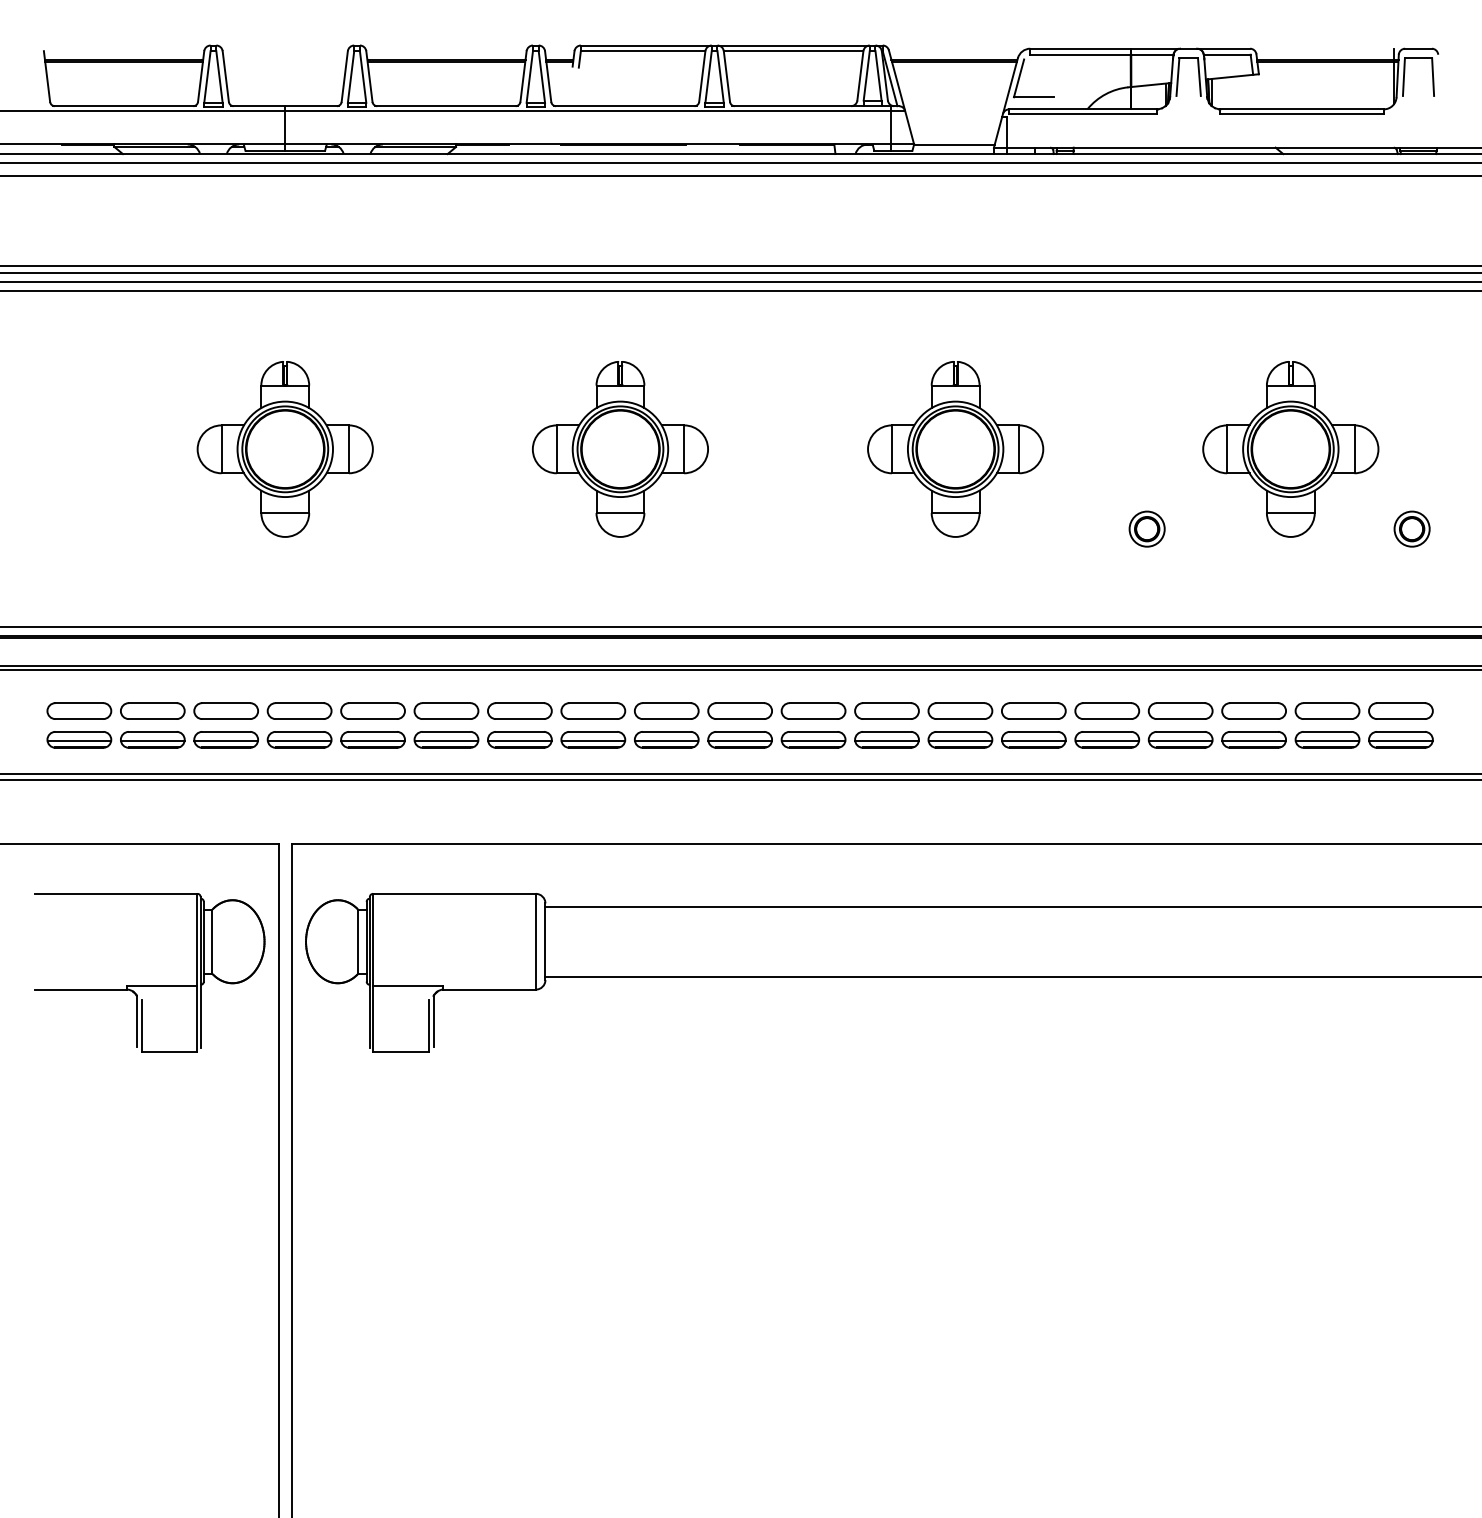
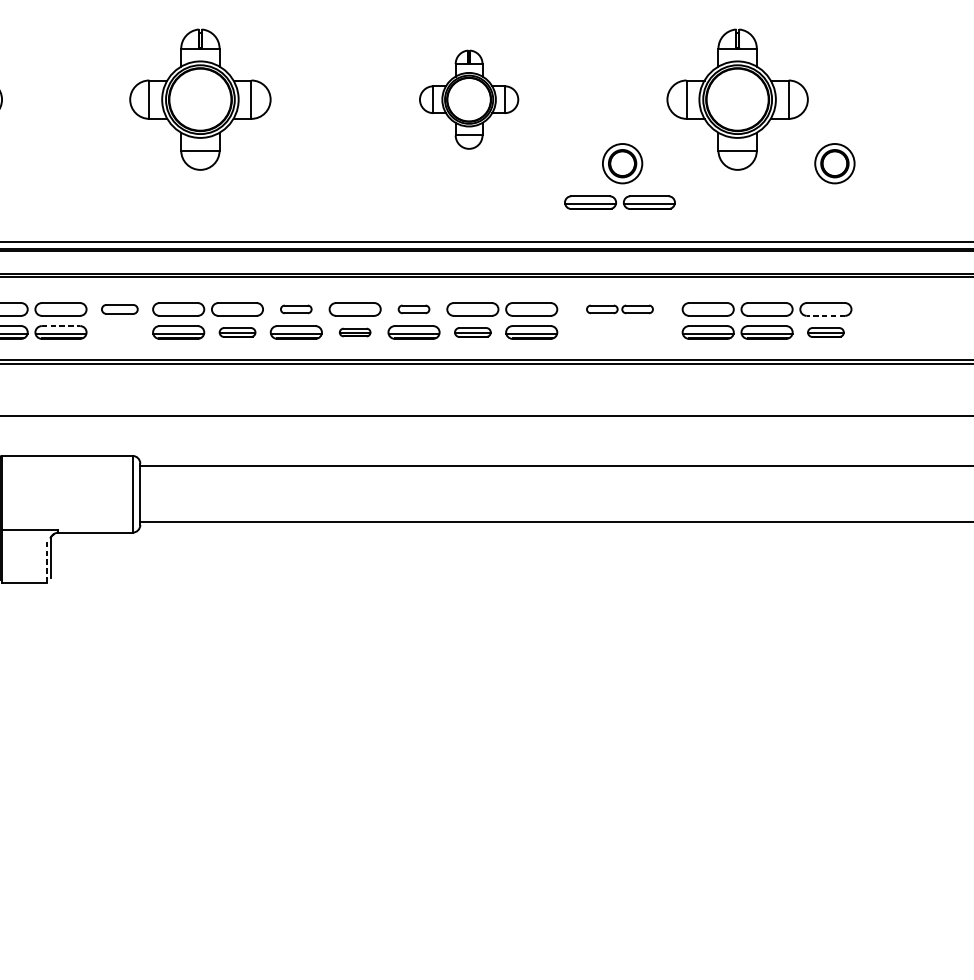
part: (955, 449) -> (468, 99), size x0.7
part: (1146, 528) -> (621, 163), size x1.4
part: (1411, 528) -> (834, 163), size x1.4
part: (519, 710) -> (119, 308), size x0.7
part: (739, 710) -> (295, 308), size x0.6
part: (886, 710) -> (413, 308), size x0.6
part: (1143, 710) -> (619, 308), size x0.6
line: (1400, 719) -> (825, 316), solid -> dashed
line: (446, 731) -> (61, 325), solid -> dashed
part: (519, 739) -> (119, 332), removed
part: (666, 739) -> (237, 332), size x0.7
part: (813, 739) -> (355, 332), size x0.6
part: (960, 739) -> (472, 332), size x0.7
part: (1143, 739) -> (619, 202), moved
part: (1400, 739) -> (825, 332), size x0.7
line: (428, 1026) -> (46, 562), solid -> dashed

